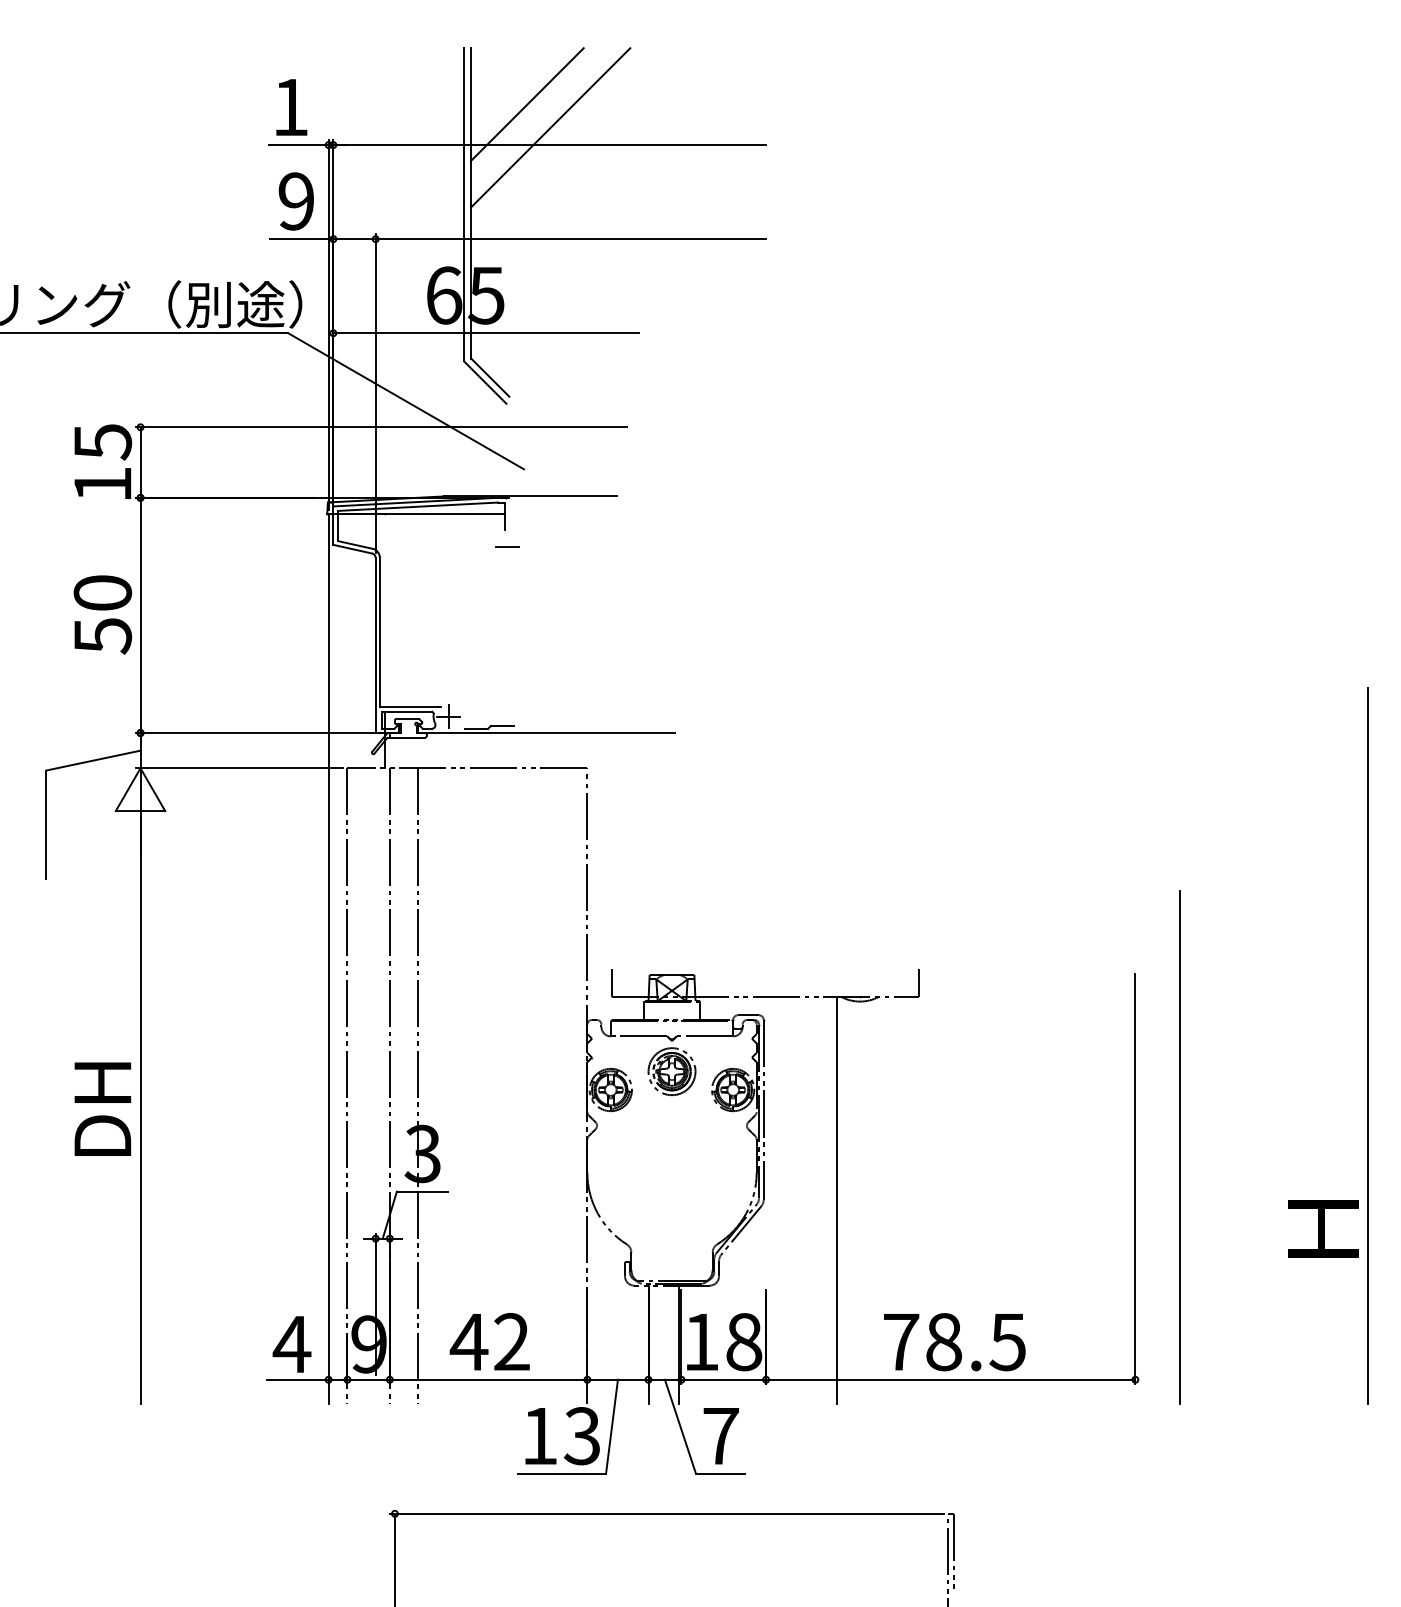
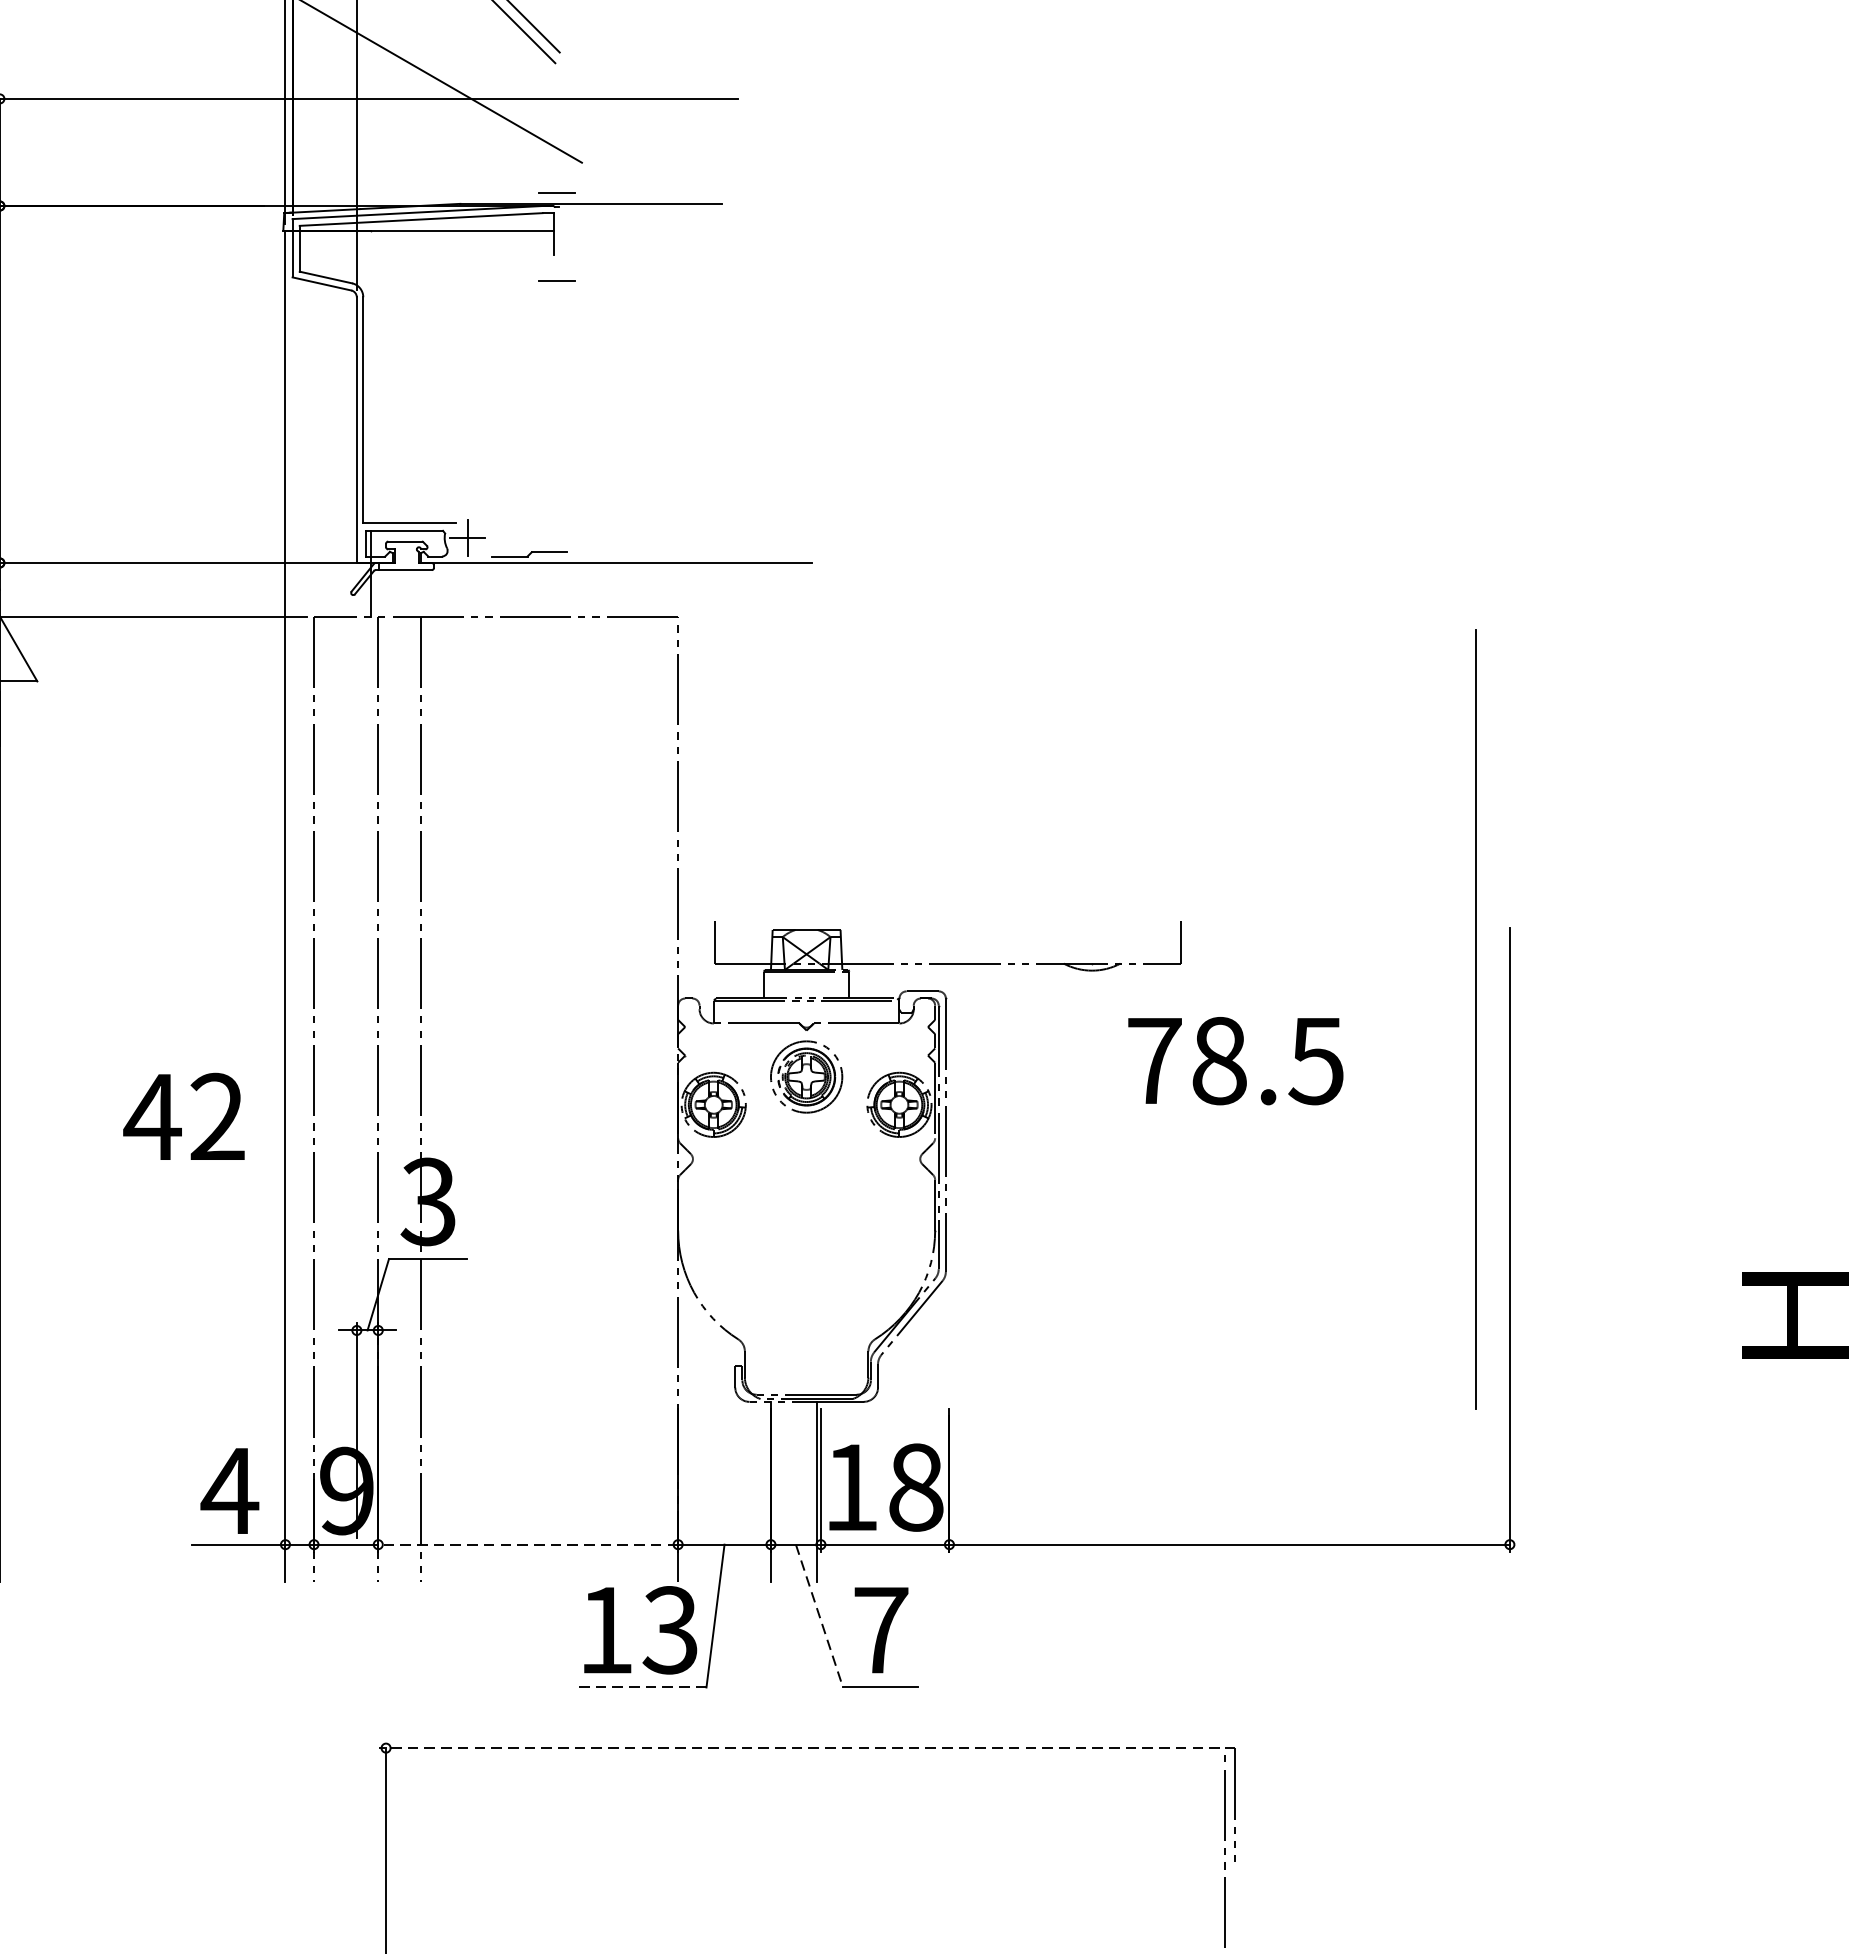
line: (507, 488) -> (556, 191), added
line: (1368, 1046) -> (1863, 1038), removed
line: (1179, 1147) -> (1475, 1019), moved
line: (836, 1200) -> (1056, 1272), removed
text: (489, 1341) -> (183, 1116), moved
text: (954, 1342) -> (1235, 1061), moved
line: (488, 1379) -> (528, 1544), solid -> dashed
line: (680, 1426) -> (819, 1615), solid -> dashed
line: (561, 1473) -> (638, 1686), solid -> dashed
line: (667, 1513) -> (799, 1747), solid -> dashed

